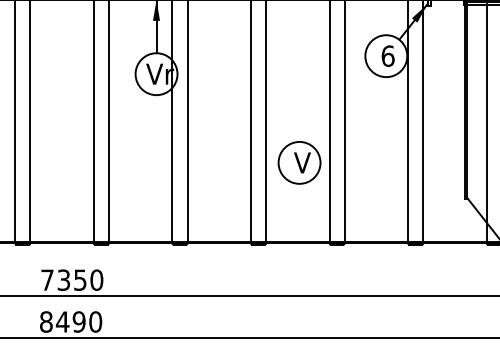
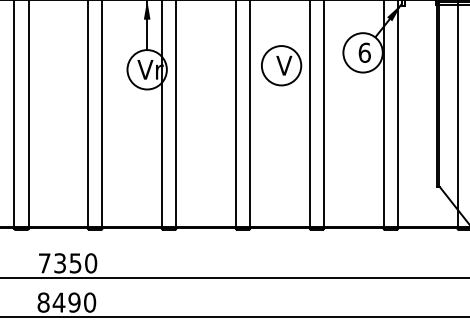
part: (299, 162) -> (281, 65), moved

